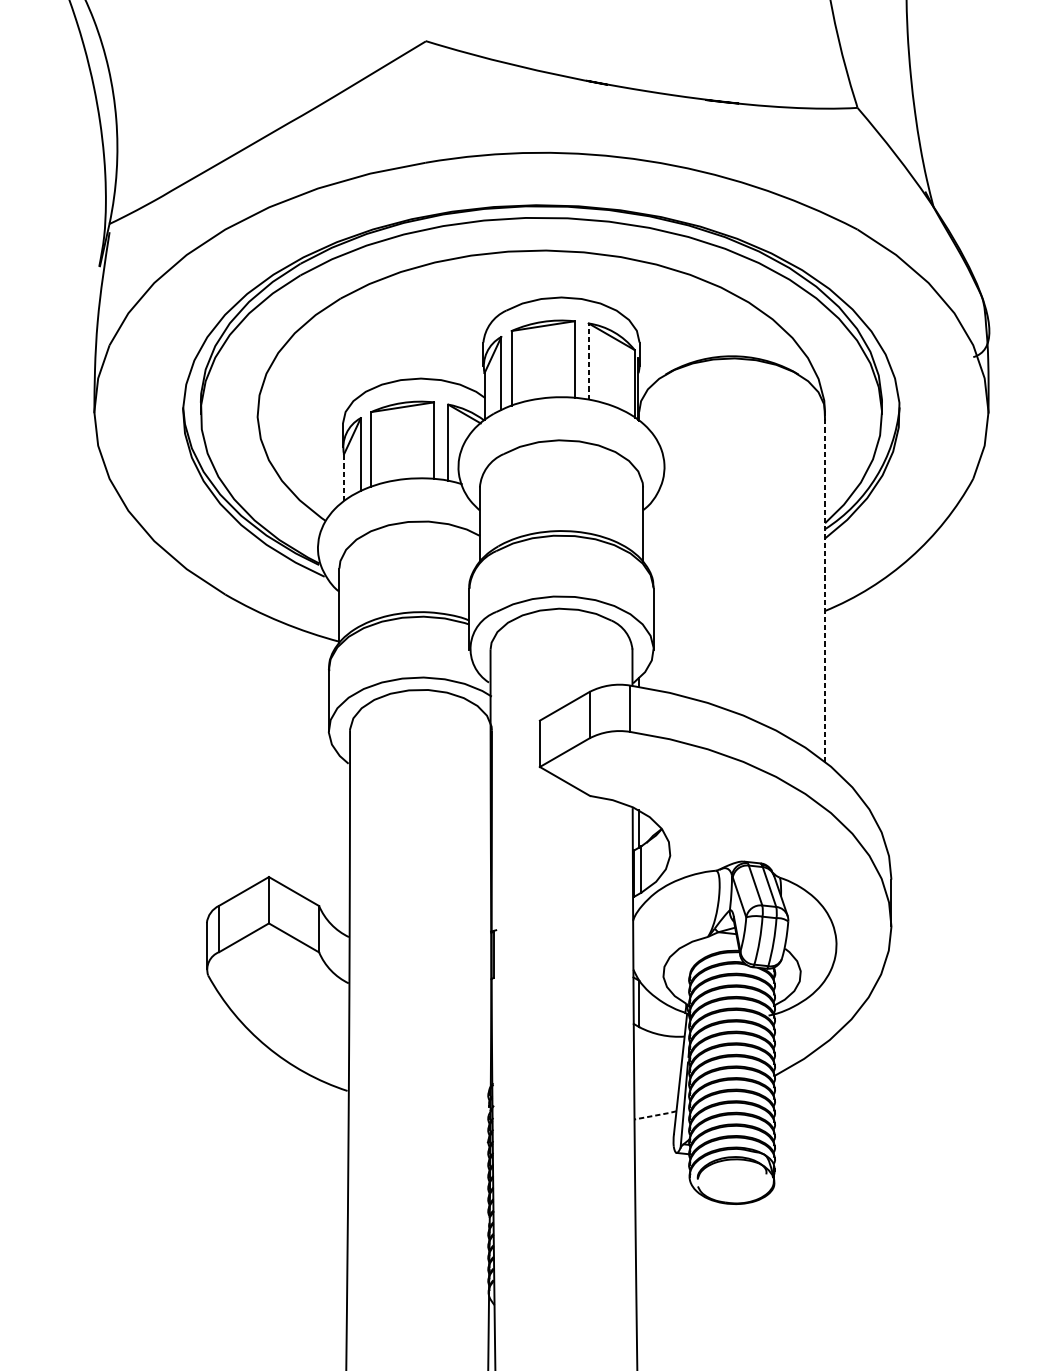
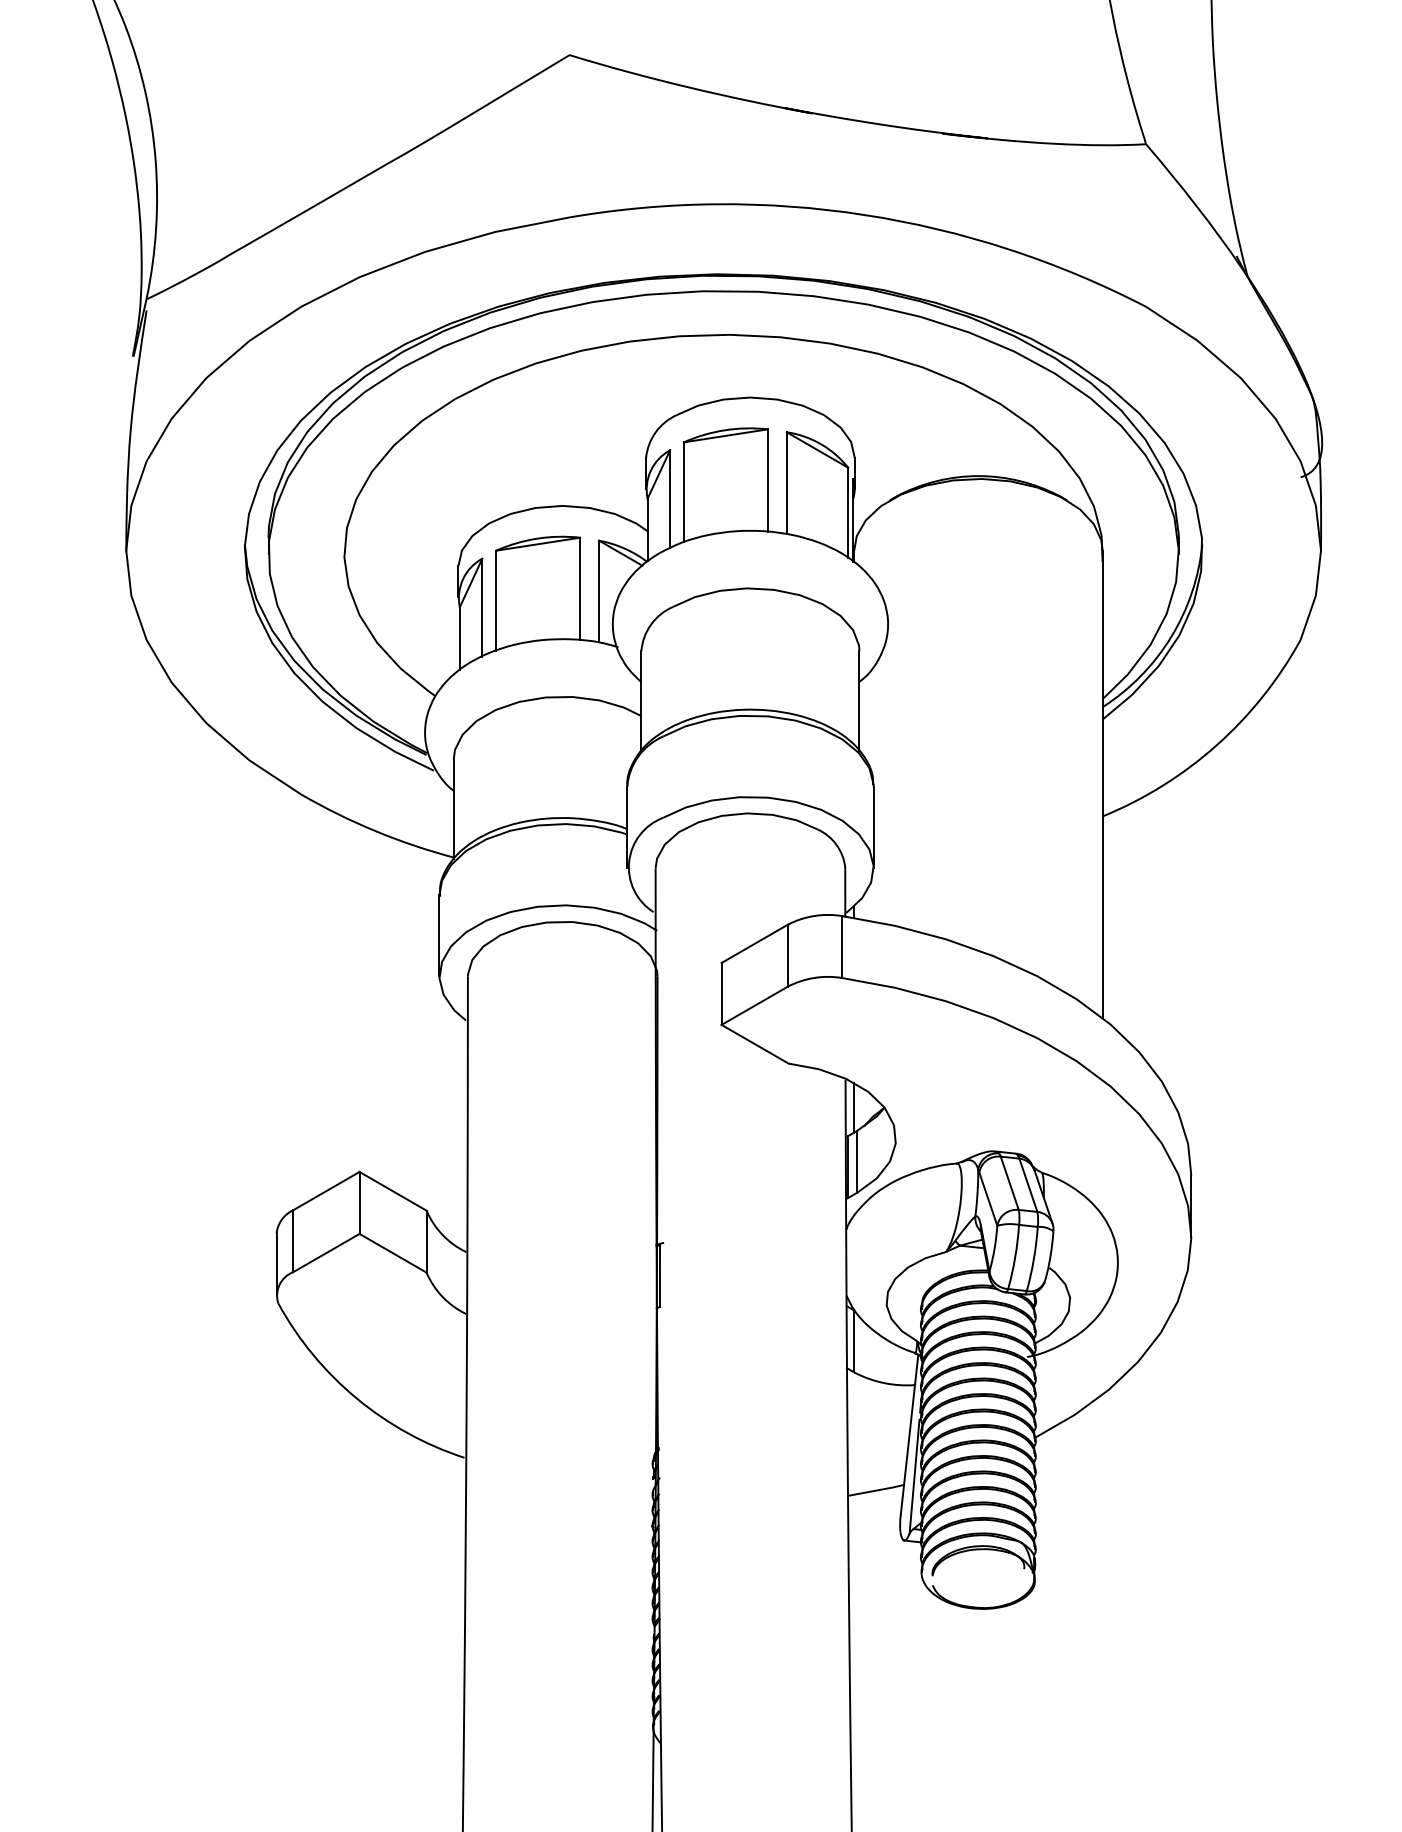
line: (588, 361) -> (786, 482), dashed -> solid
line: (343, 477) -> (459, 638), dashed -> solid
line: (824, 587) -> (1102, 784), dashed -> solid
line: (655, 1115) -> (876, 1490), dashed -> solid

